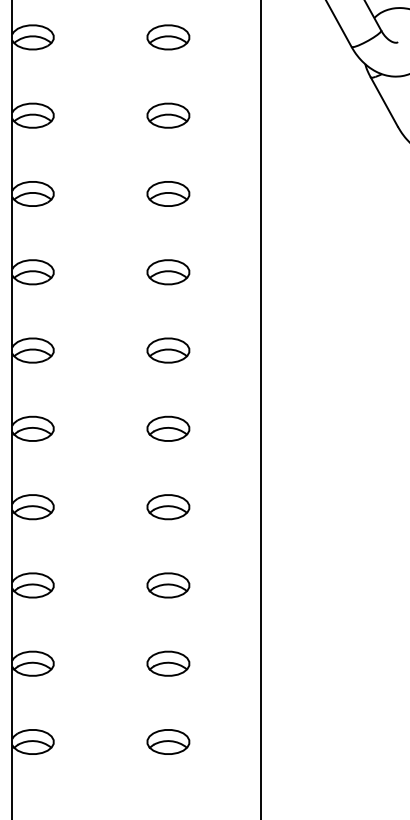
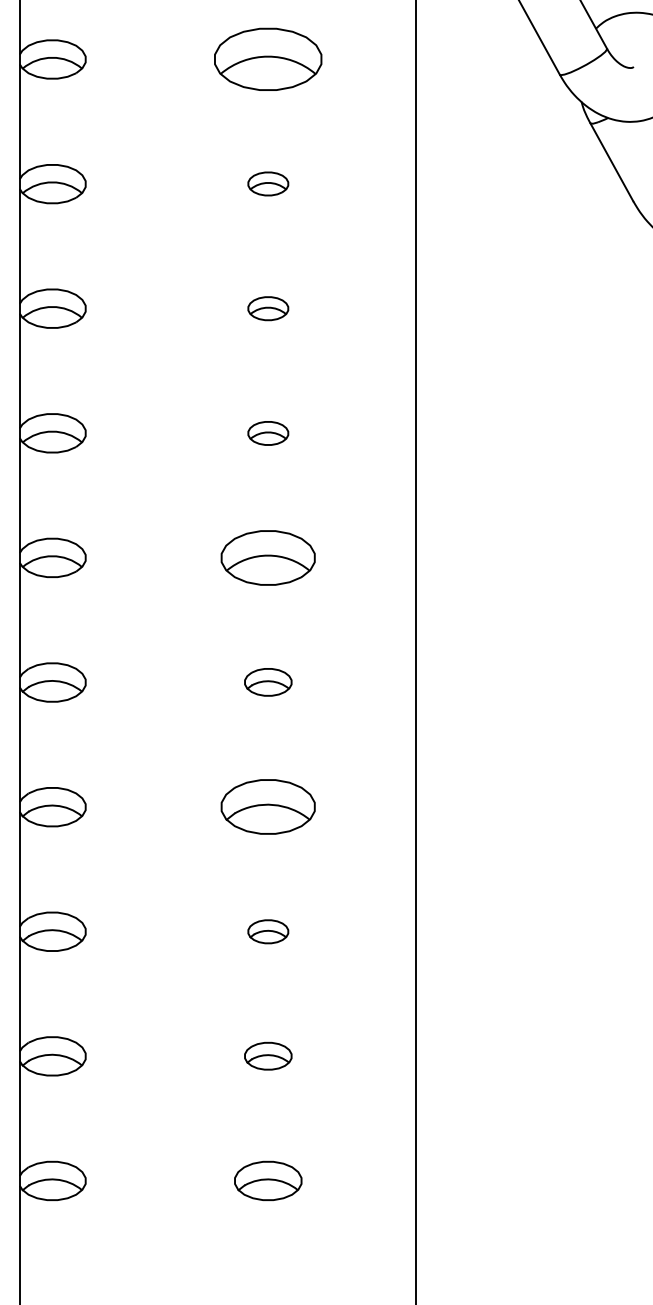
part: (168, 37) -> (268, 59), size x1.6
part: (168, 115) -> (268, 183), size x0.6
part: (168, 193) -> (268, 307), size x0.6
part: (168, 272) -> (268, 433), size x0.6
part: (168, 350) -> (268, 557), size x1.4
part: (168, 428) -> (268, 681), size x0.7
part: (168, 507) -> (268, 807), size x1.4
part: (168, 585) -> (268, 931), size x0.6
part: (168, 663) -> (268, 1055), size x0.7

